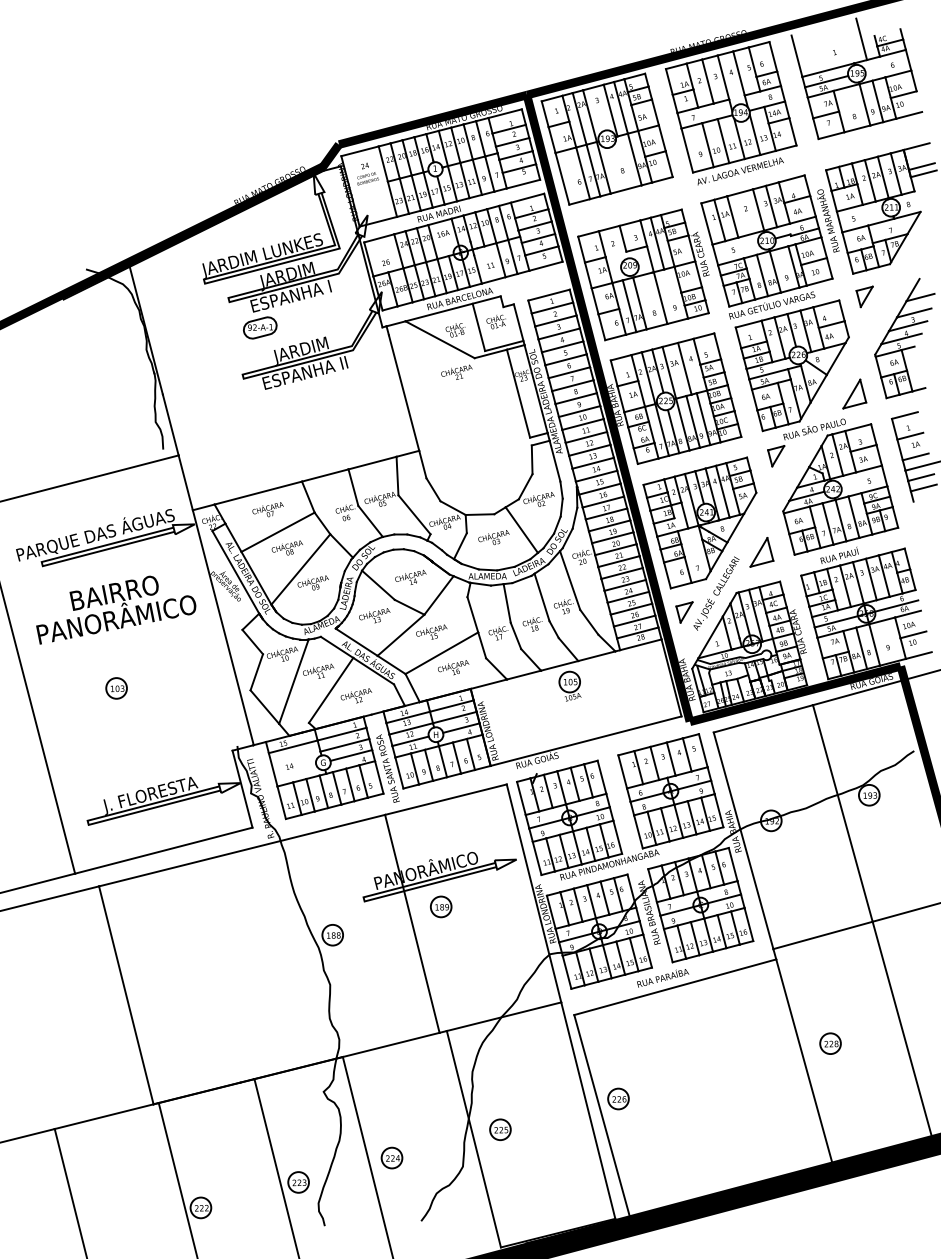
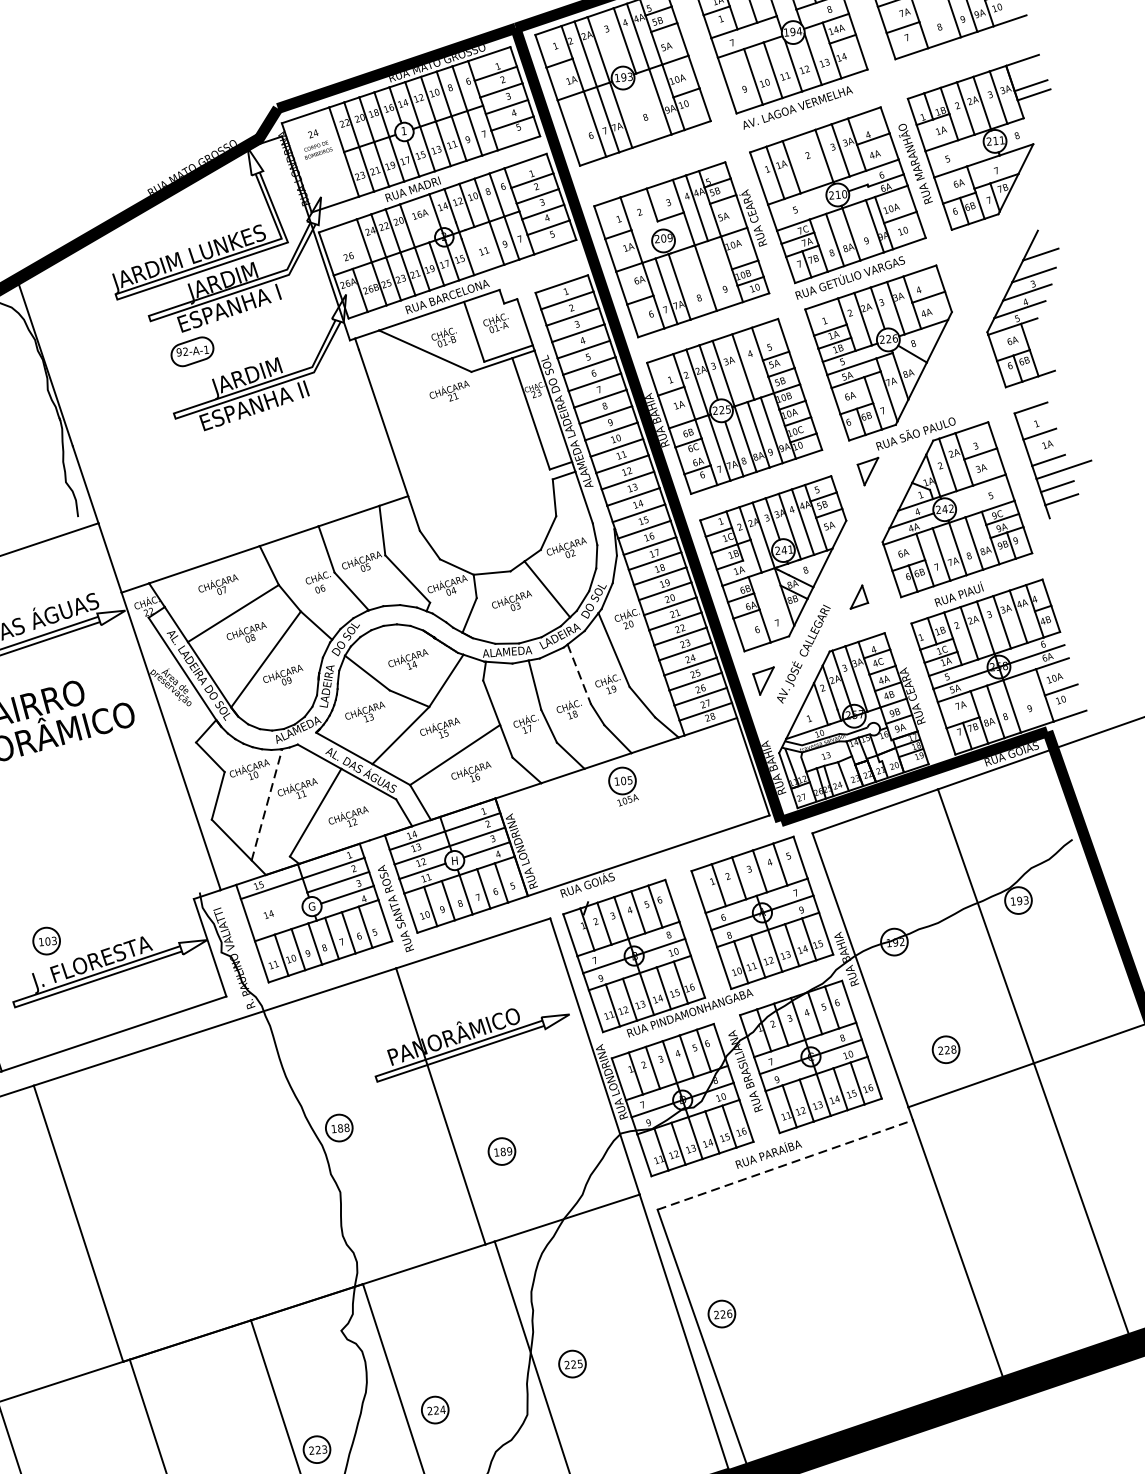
part: (864, 296) -> (968, 258), removed
part: (854, 393) -> (964, 384), removed
part: (761, 552) -> (858, 597), size x0.6
line: (542, 597) -> (579, 674), solid -> dashed
line: (293, 681) -> (266, 804), solid -> dashed
part: (116, 688) -> (46, 941), moved
part: (441, 906) -> (502, 1150), moved
line: (675, 987) -> (785, 1165), solid -> dashed
part: (830, 1043) -> (946, 1049), moved

